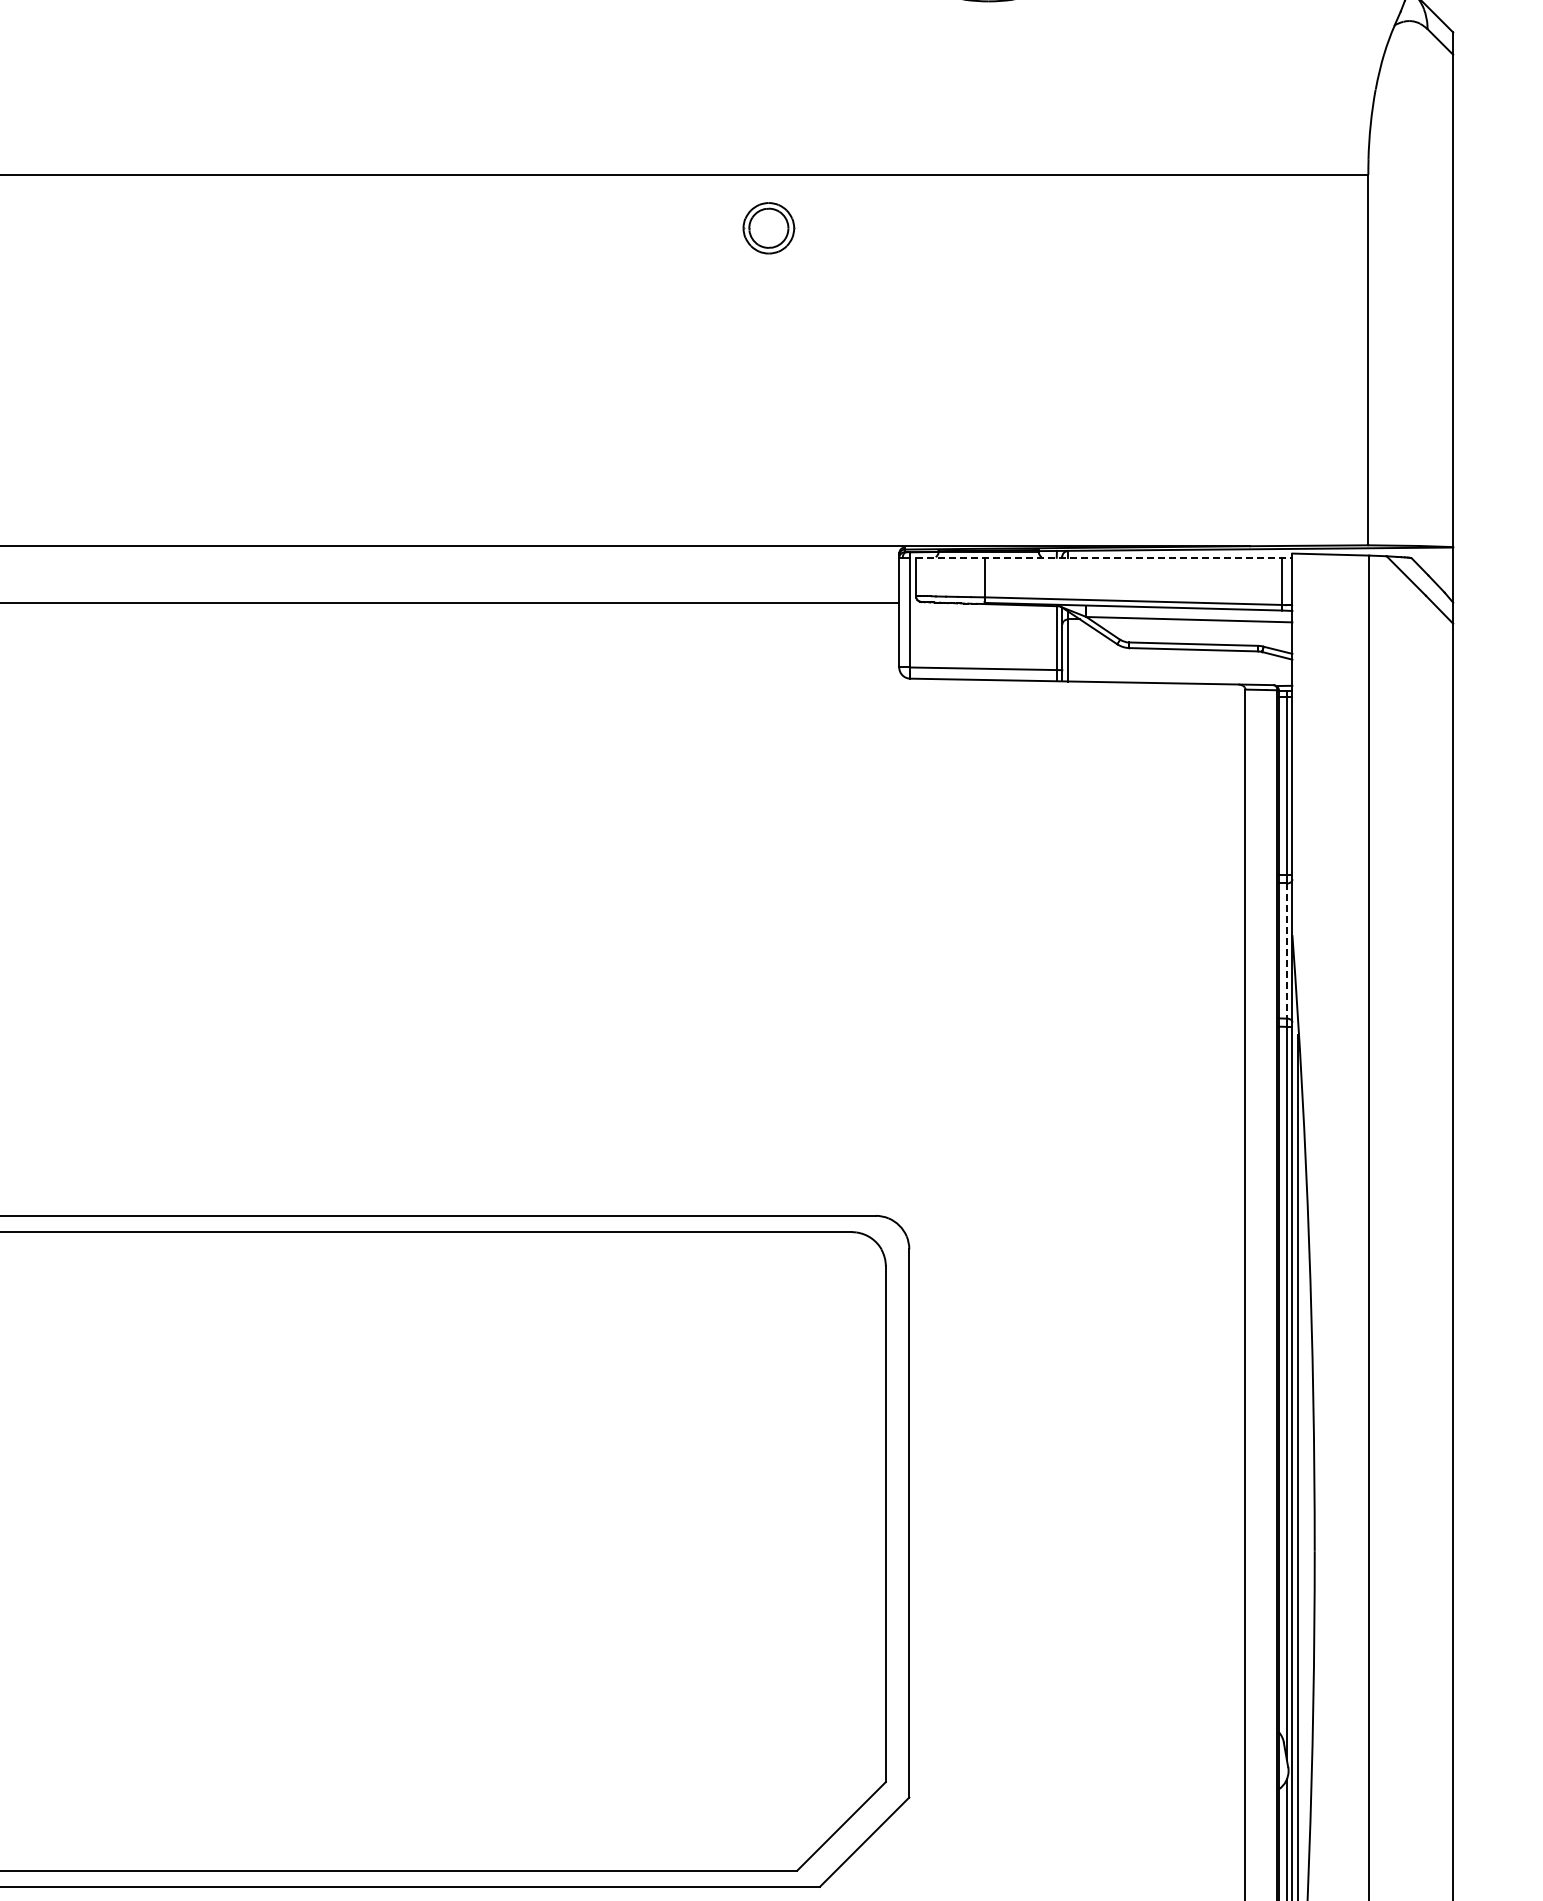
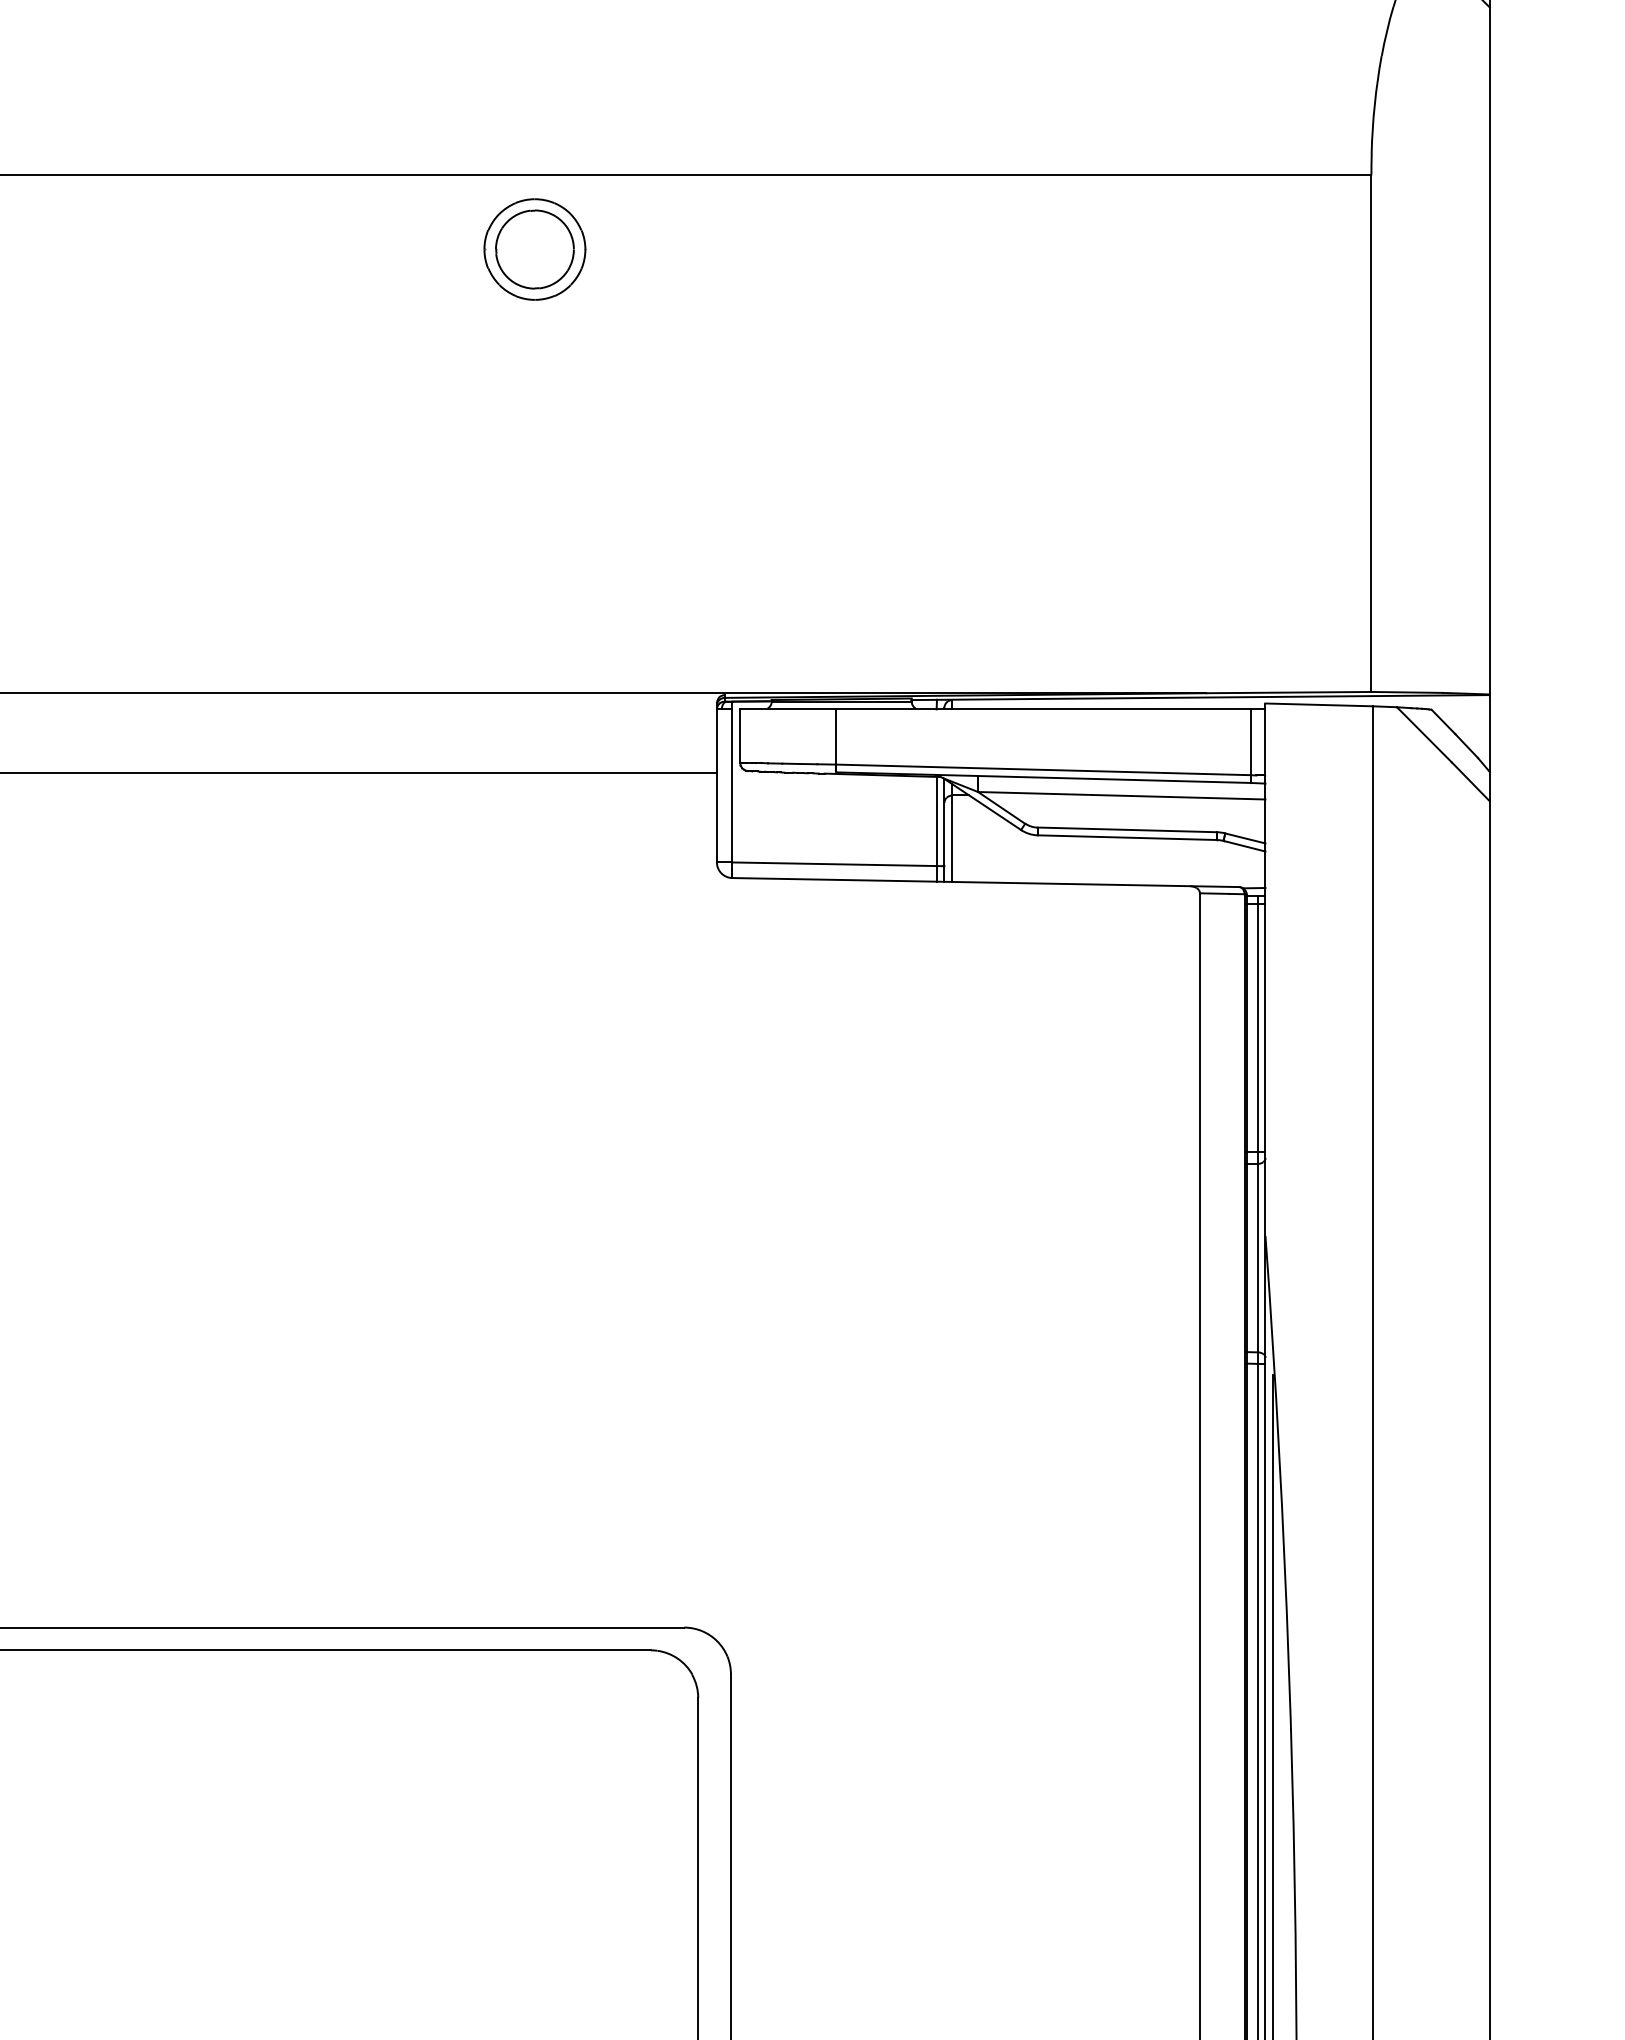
part: (768, 228) -> (534, 249), size x1.43
line: (1104, 557) -> (1003, 708), dashed -> solid
line: (1286, 951) -> (1257, 1258), dashed -> solid

